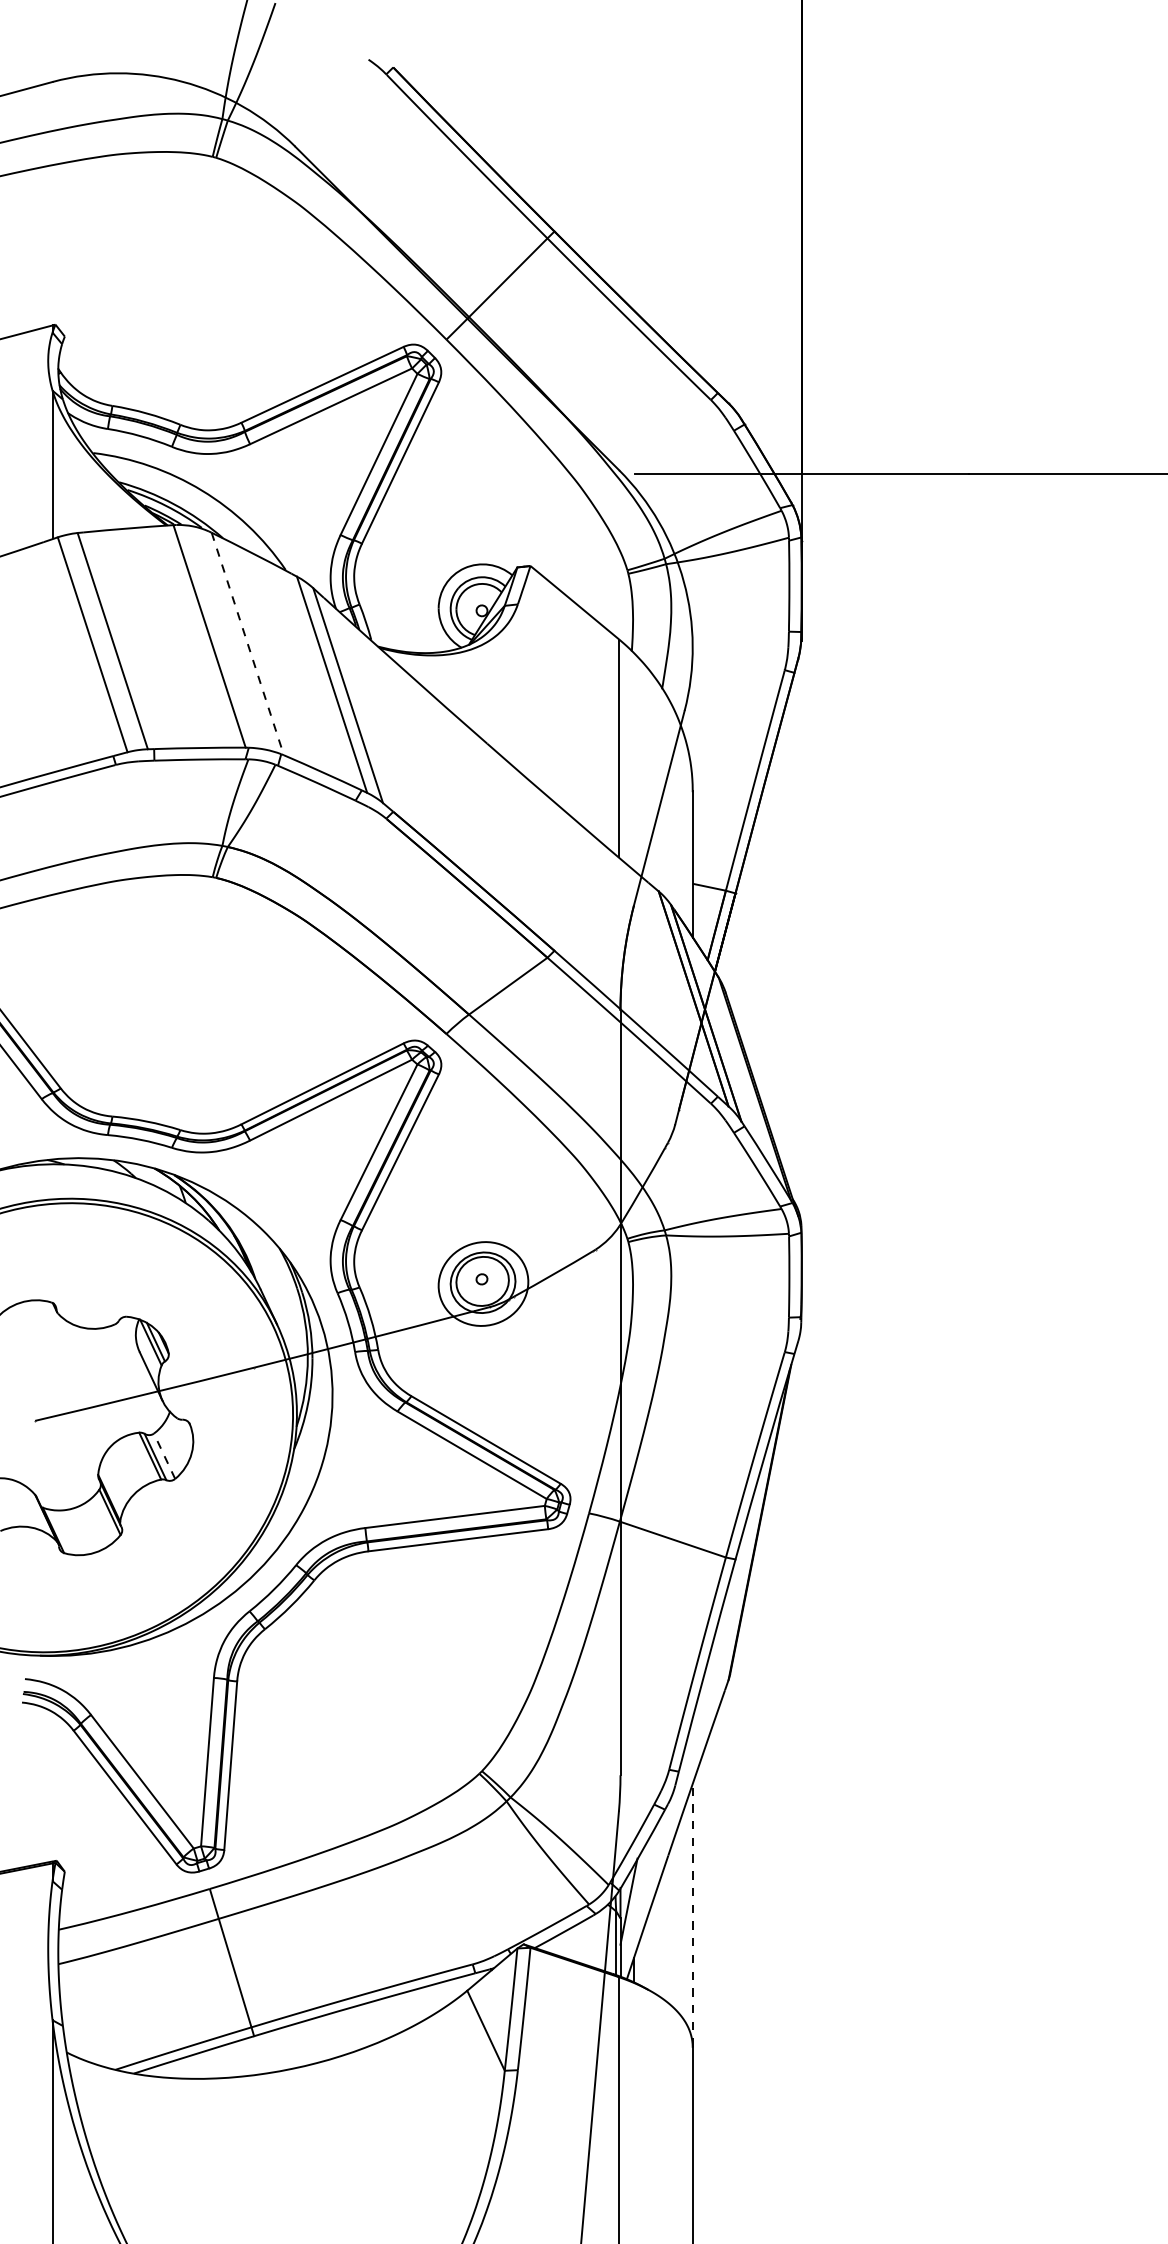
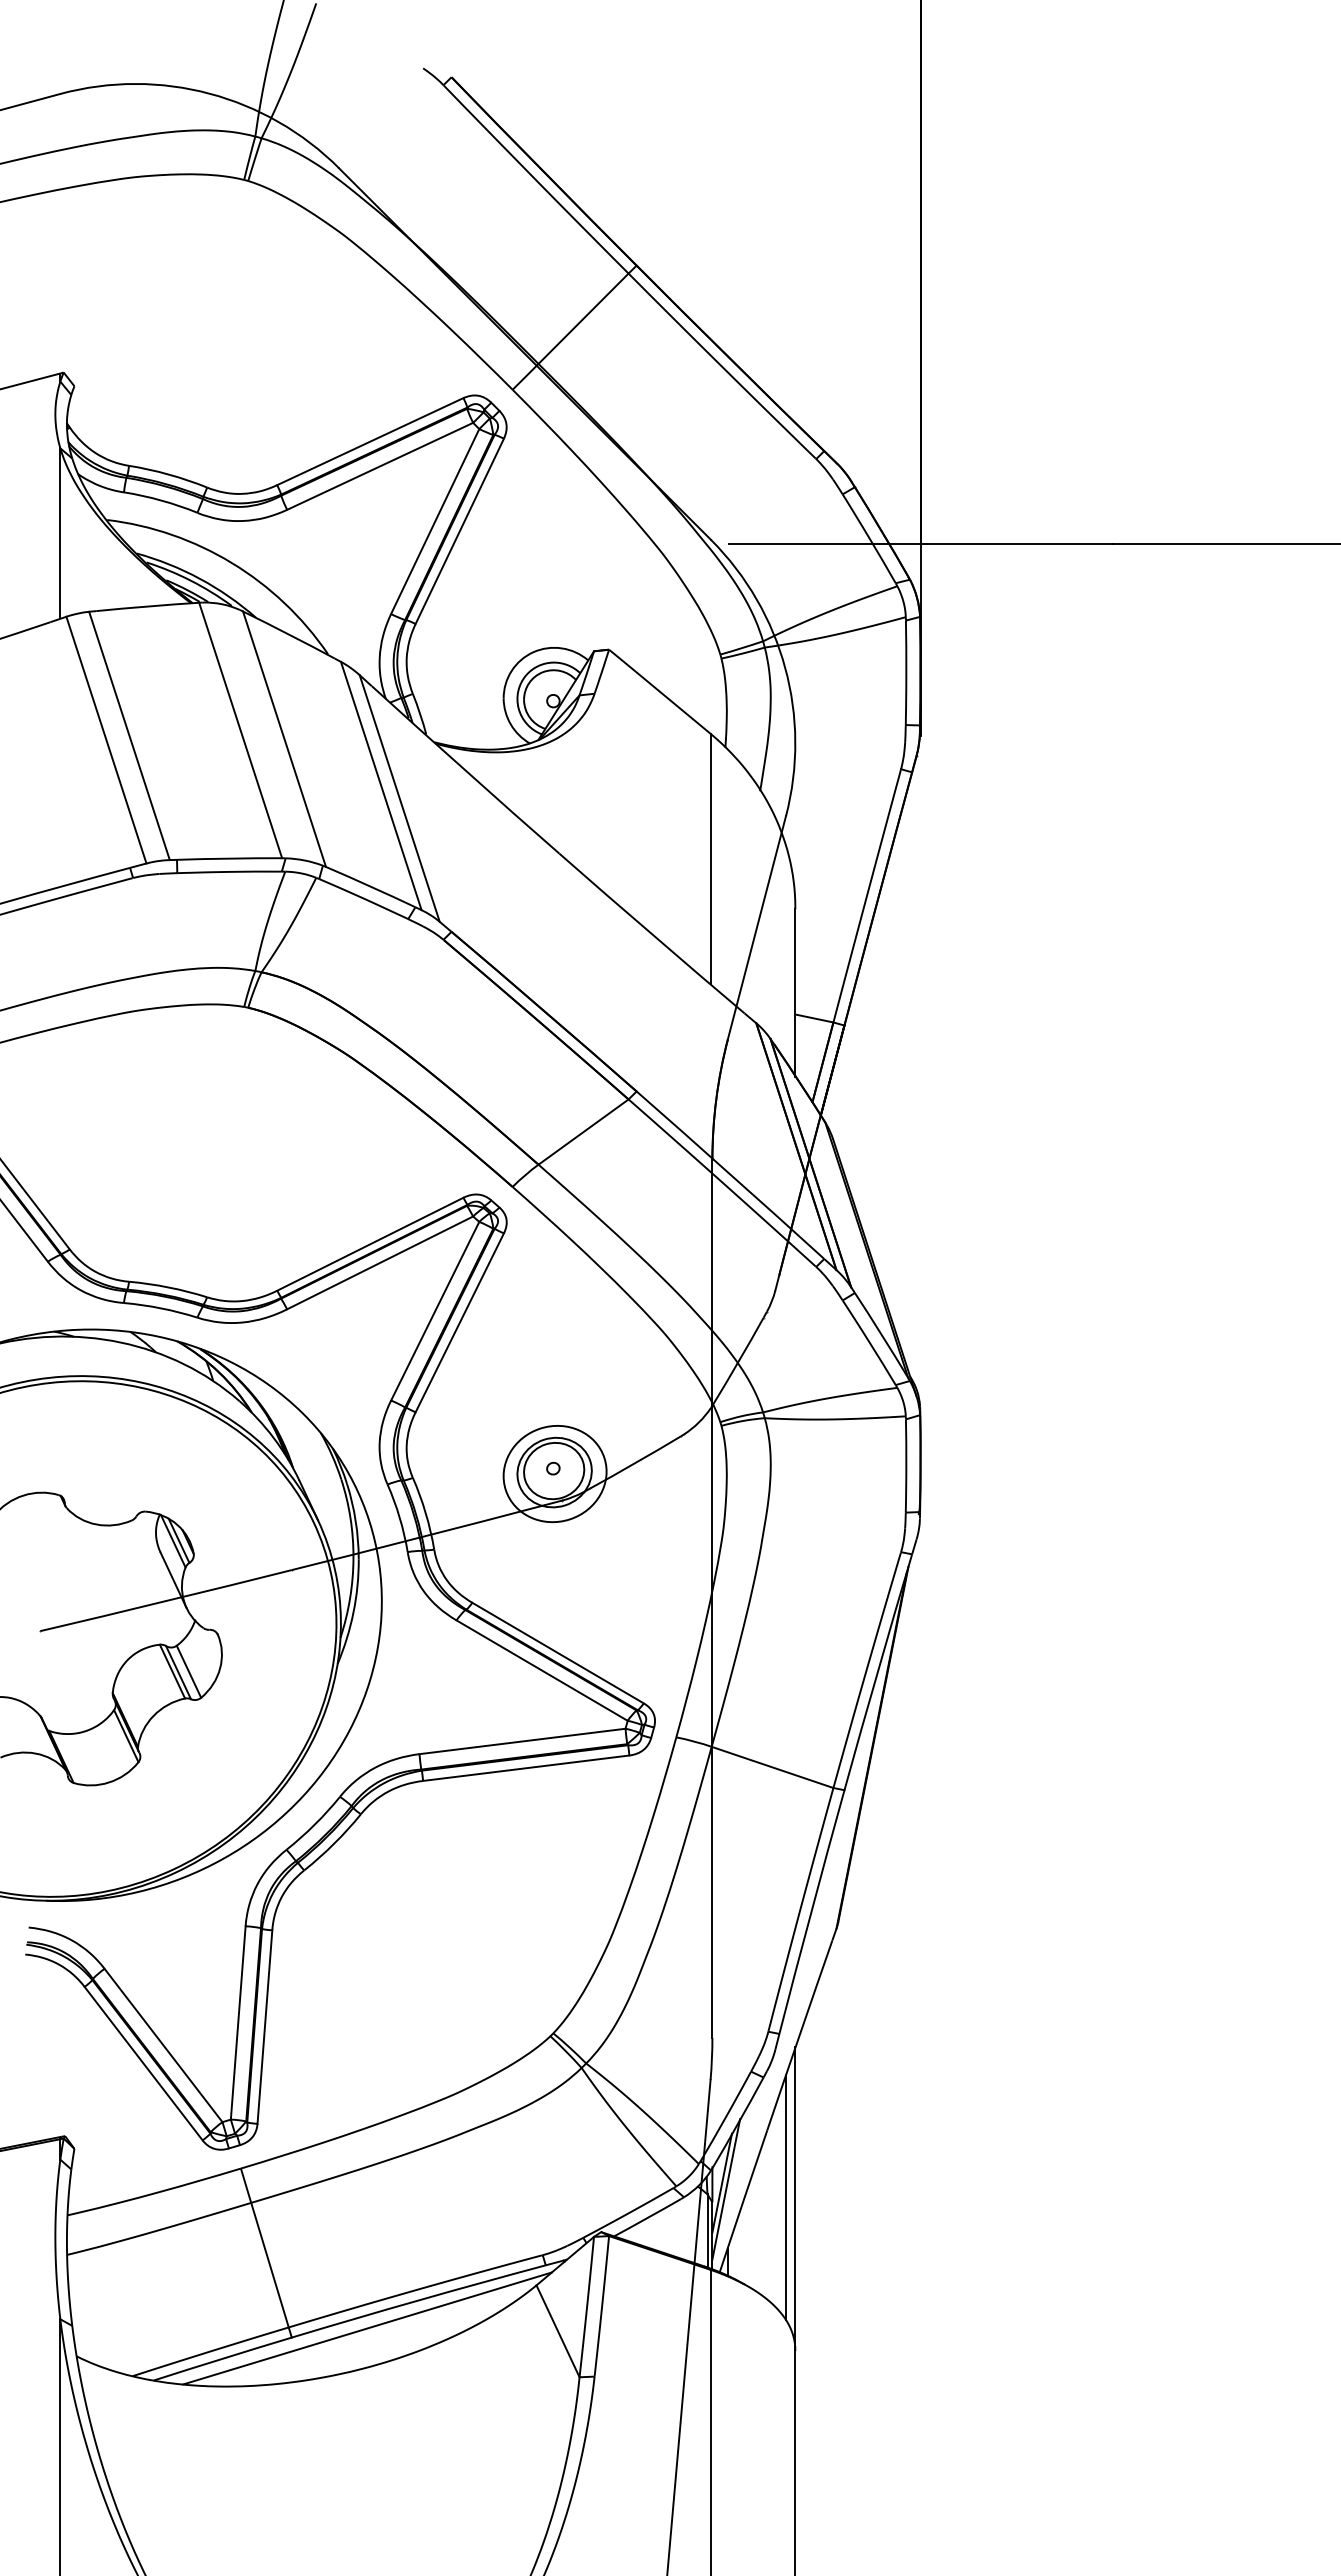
line: (247, 644) -> (284, 739), dashed -> solid
line: (164, 1456) -> (188, 1671), dashed -> solid
line: (632, 1907) -> (726, 2189), added
line: (685, 1913) -> (786, 2196), added
line: (692, 1915) -> (795, 2198), dashed -> solid
line: (320, 2028) -> (367, 2328), added

